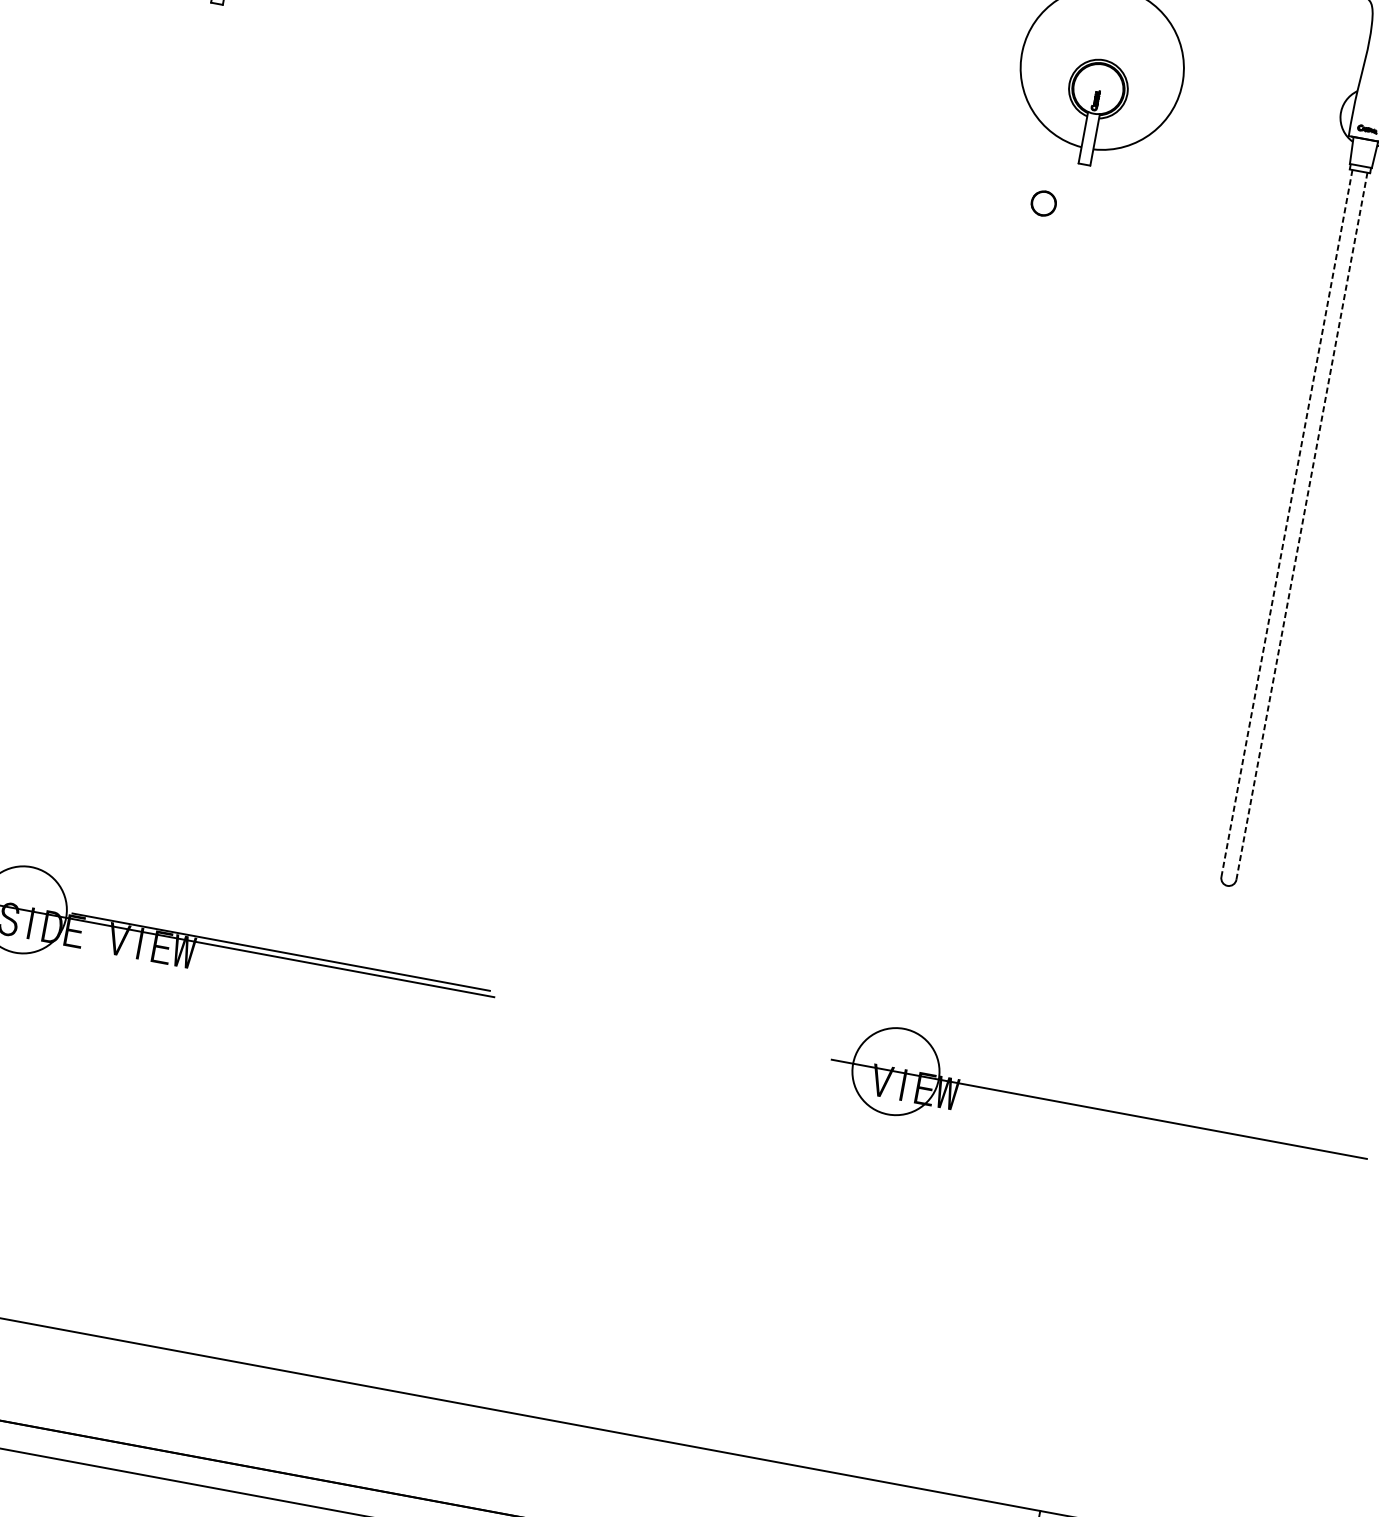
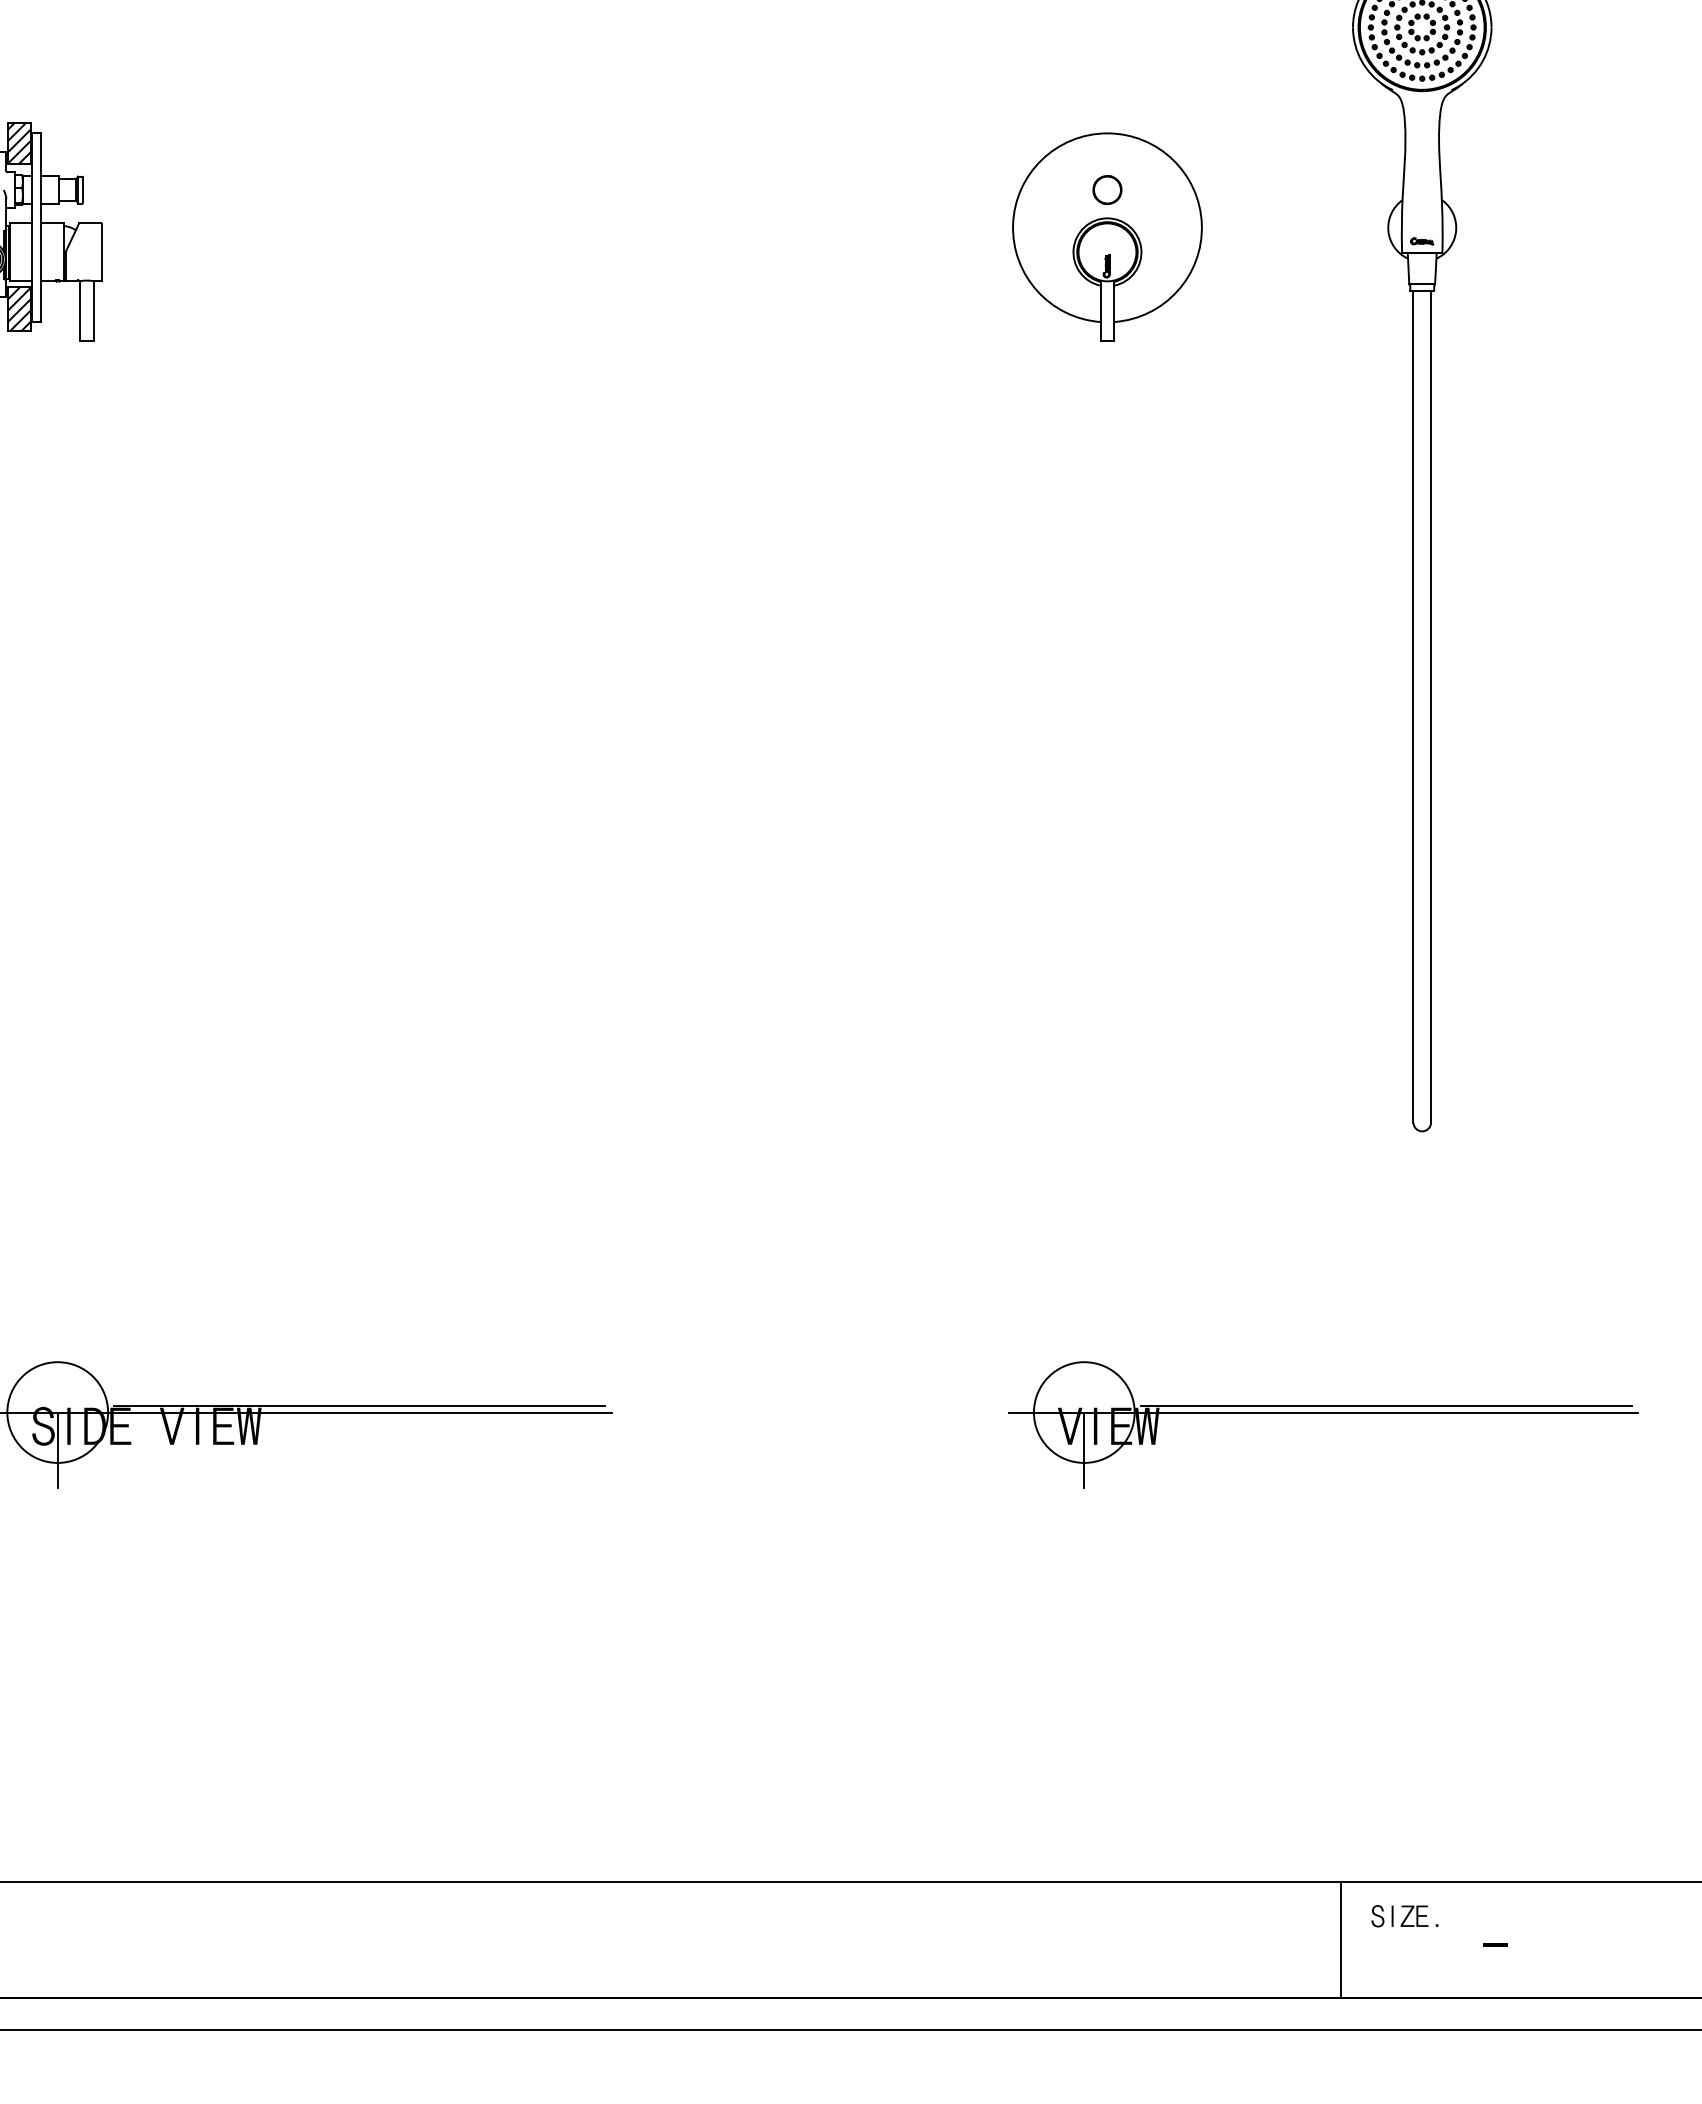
circle: (1043, 203) -> (1107, 190), moved
line: (1287, 523) -> (1413, 706), dashed -> solid
line: (1302, 526) -> (1431, 706), dashed -> solid
line: (17, 942) -> (57, 1450), added
line: (890, 1103) -> (1084, 1450), added
line: (1153, 1114) -> (1386, 1406), added

